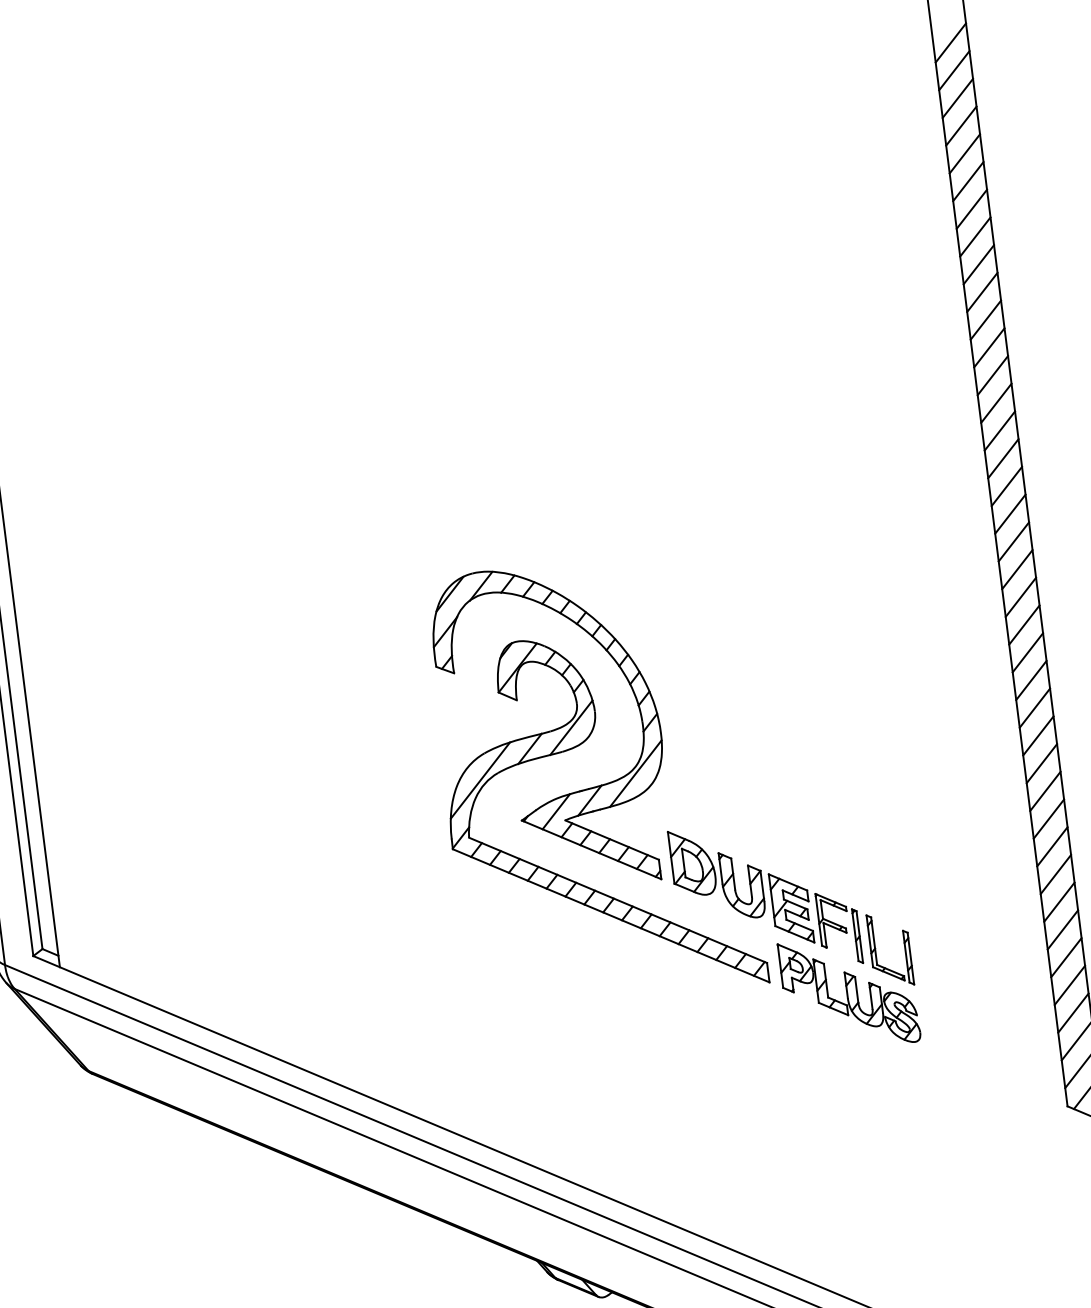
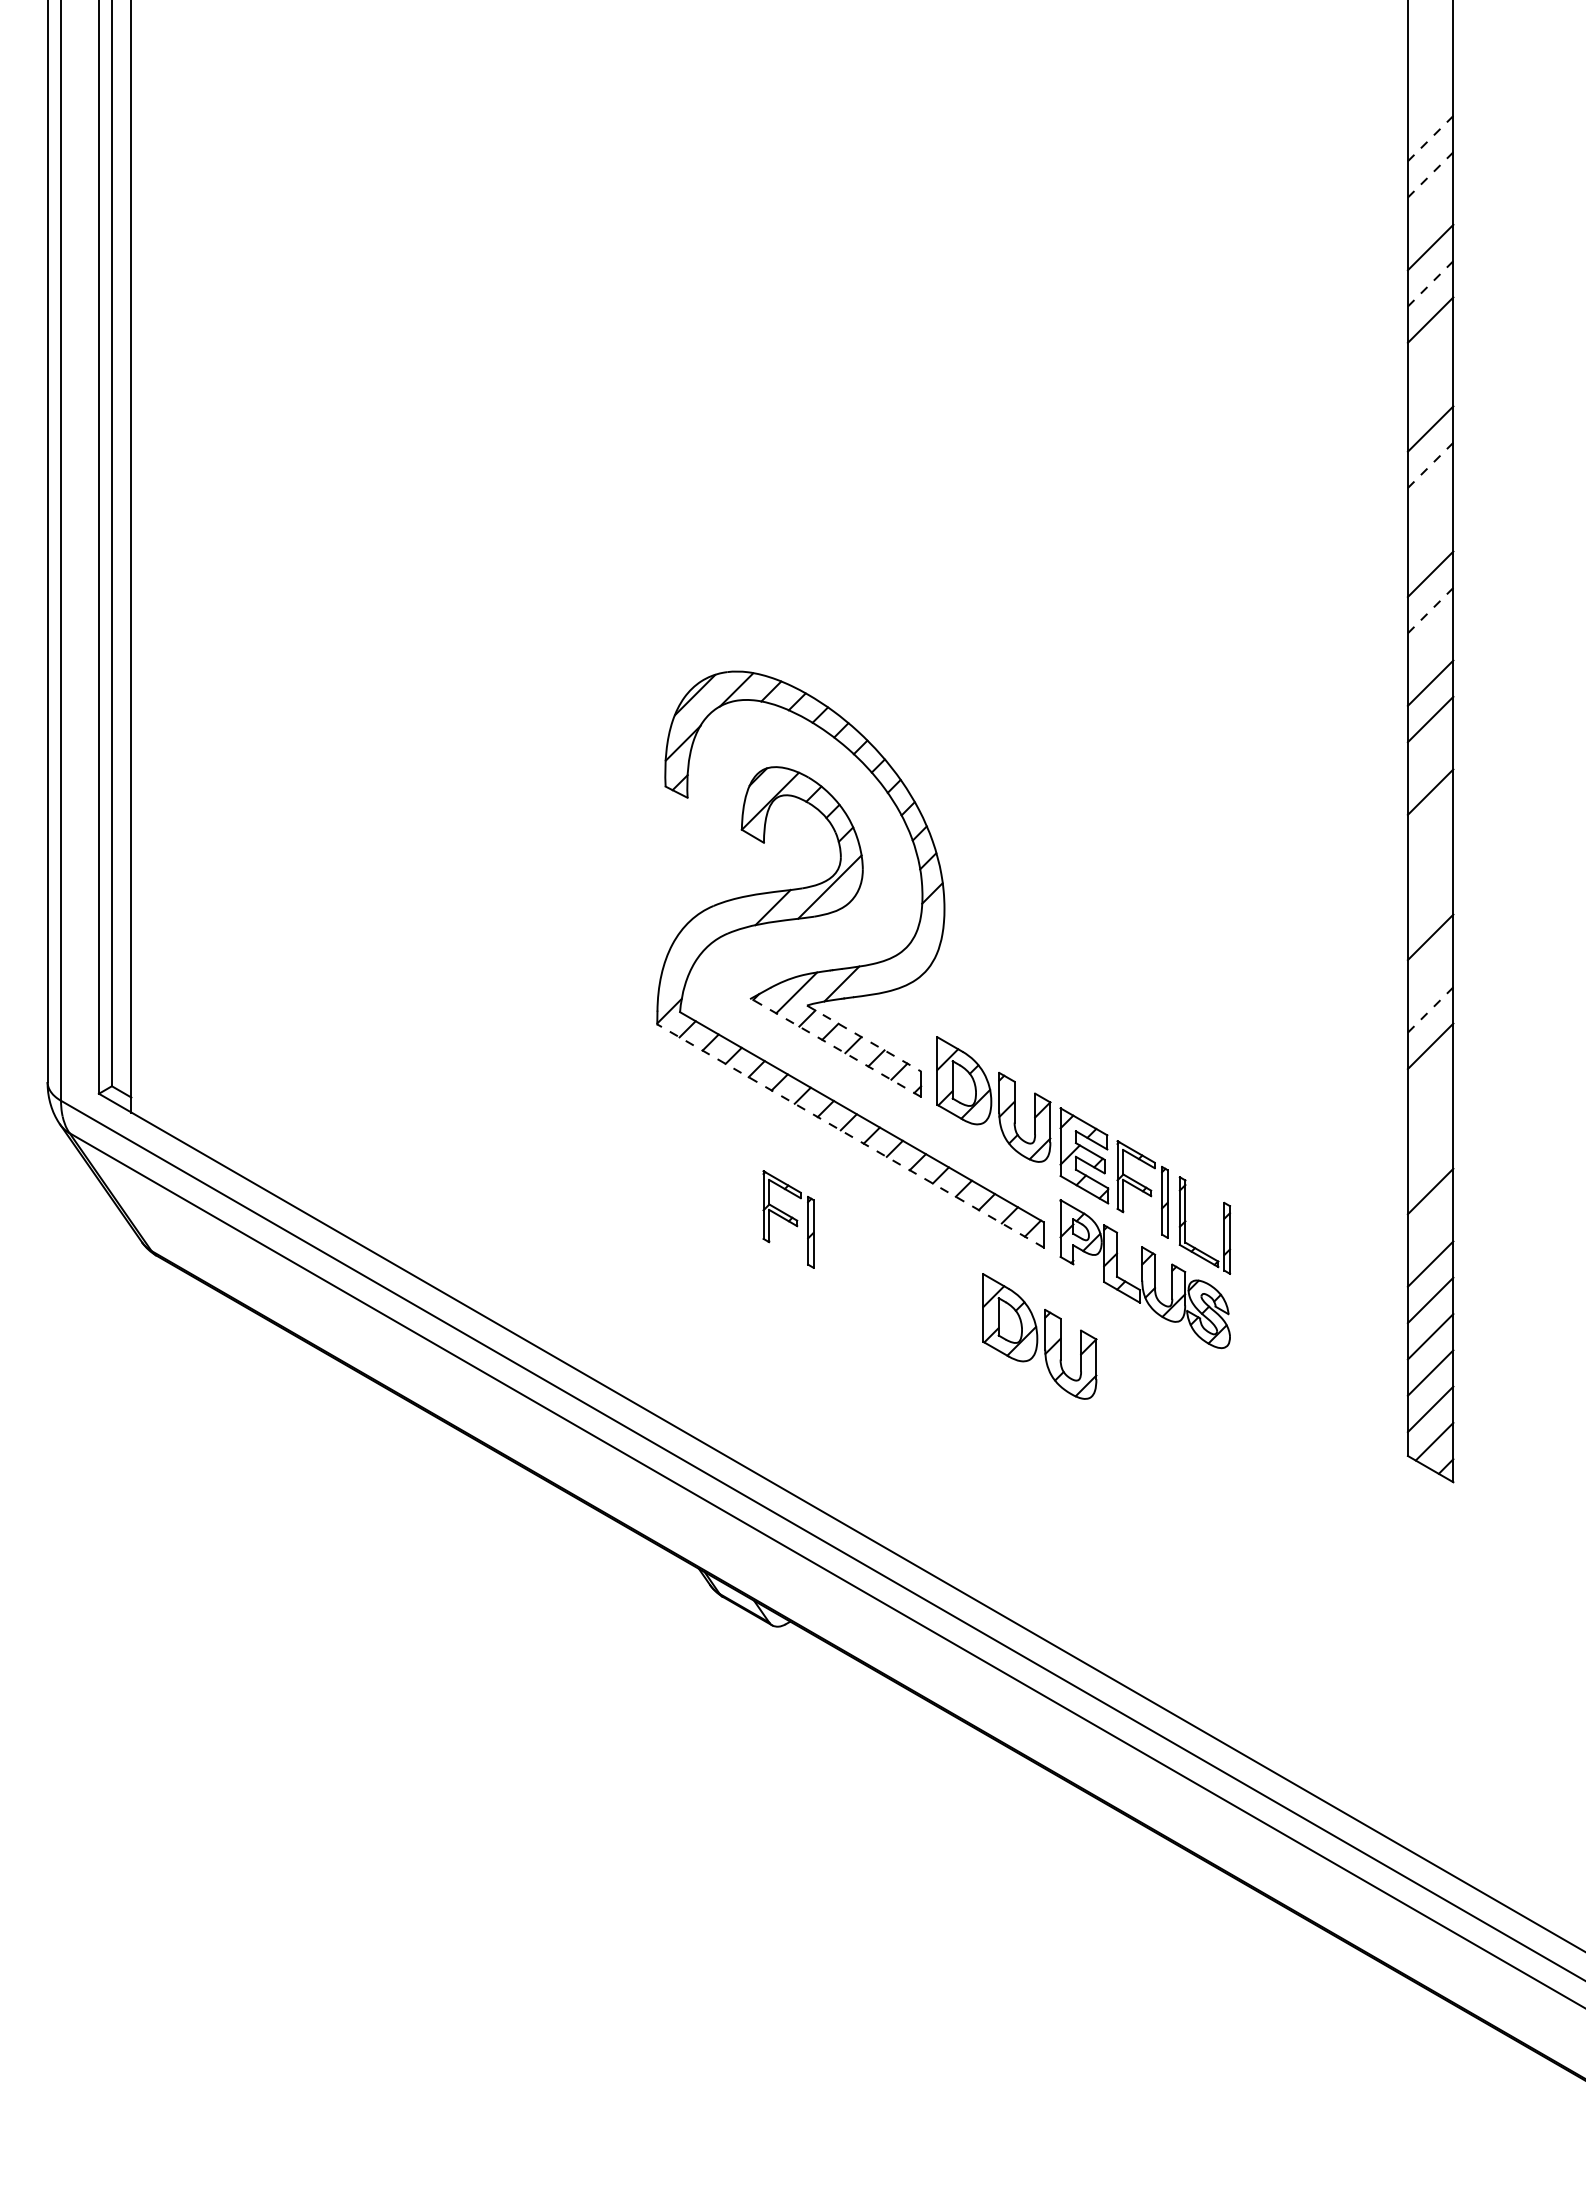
line: (950, 42) -> (1430, 65), removed
line: (954, 70) -> (1430, 102), removed
line: (958, 98) -> (1431, 138), solid -> dashed
line: (961, 125) -> (1431, 174), solid -> dashed
line: (964, 154) -> (1430, 211), removed
line: (972, 208) -> (1431, 283), solid -> dashed
line: (978, 264) -> (1430, 356), removed
line: (982, 292) -> (1430, 392), removed
line: (990, 347) -> (1431, 465), solid -> dashed
line: (992, 375) -> (1430, 501), removed
line: (996, 402) -> (1430, 537), removed
line: (1004, 458) -> (1431, 610), solid -> dashed
line: (1006, 486) -> (1430, 646), removed
line: (1017, 569) -> (1430, 755), removed
line: (1024, 625) -> (1430, 828), removed
line: (1027, 652) -> (1430, 864), removed
line: (1031, 680) -> (1430, 900), removed
line: (1038, 735) -> (1430, 973), removed
line: (1042, 763) -> (1431, 1009), solid -> dashed
line: (635, 773) -> (905, 956), removed
line: (479, 779) -> (703, 939), removed
line: (1048, 819) -> (1430, 1082), removed
line: (612, 840) -> (864, 1038), solid -> dashed
line: (1052, 846) -> (1430, 1118), removed
line: (591, 849) -> (835, 1047), solid -> dashed
line: (1055, 873) -> (1430, 1154), removed
line: (611, 915) -> (850, 1135), solid -> dashed
line: (1062, 929) -> (1430, 1227), removed
part: (571, 985) -> (788, 1219), added
part: (774, 1050) -> (1039, 1336), added

